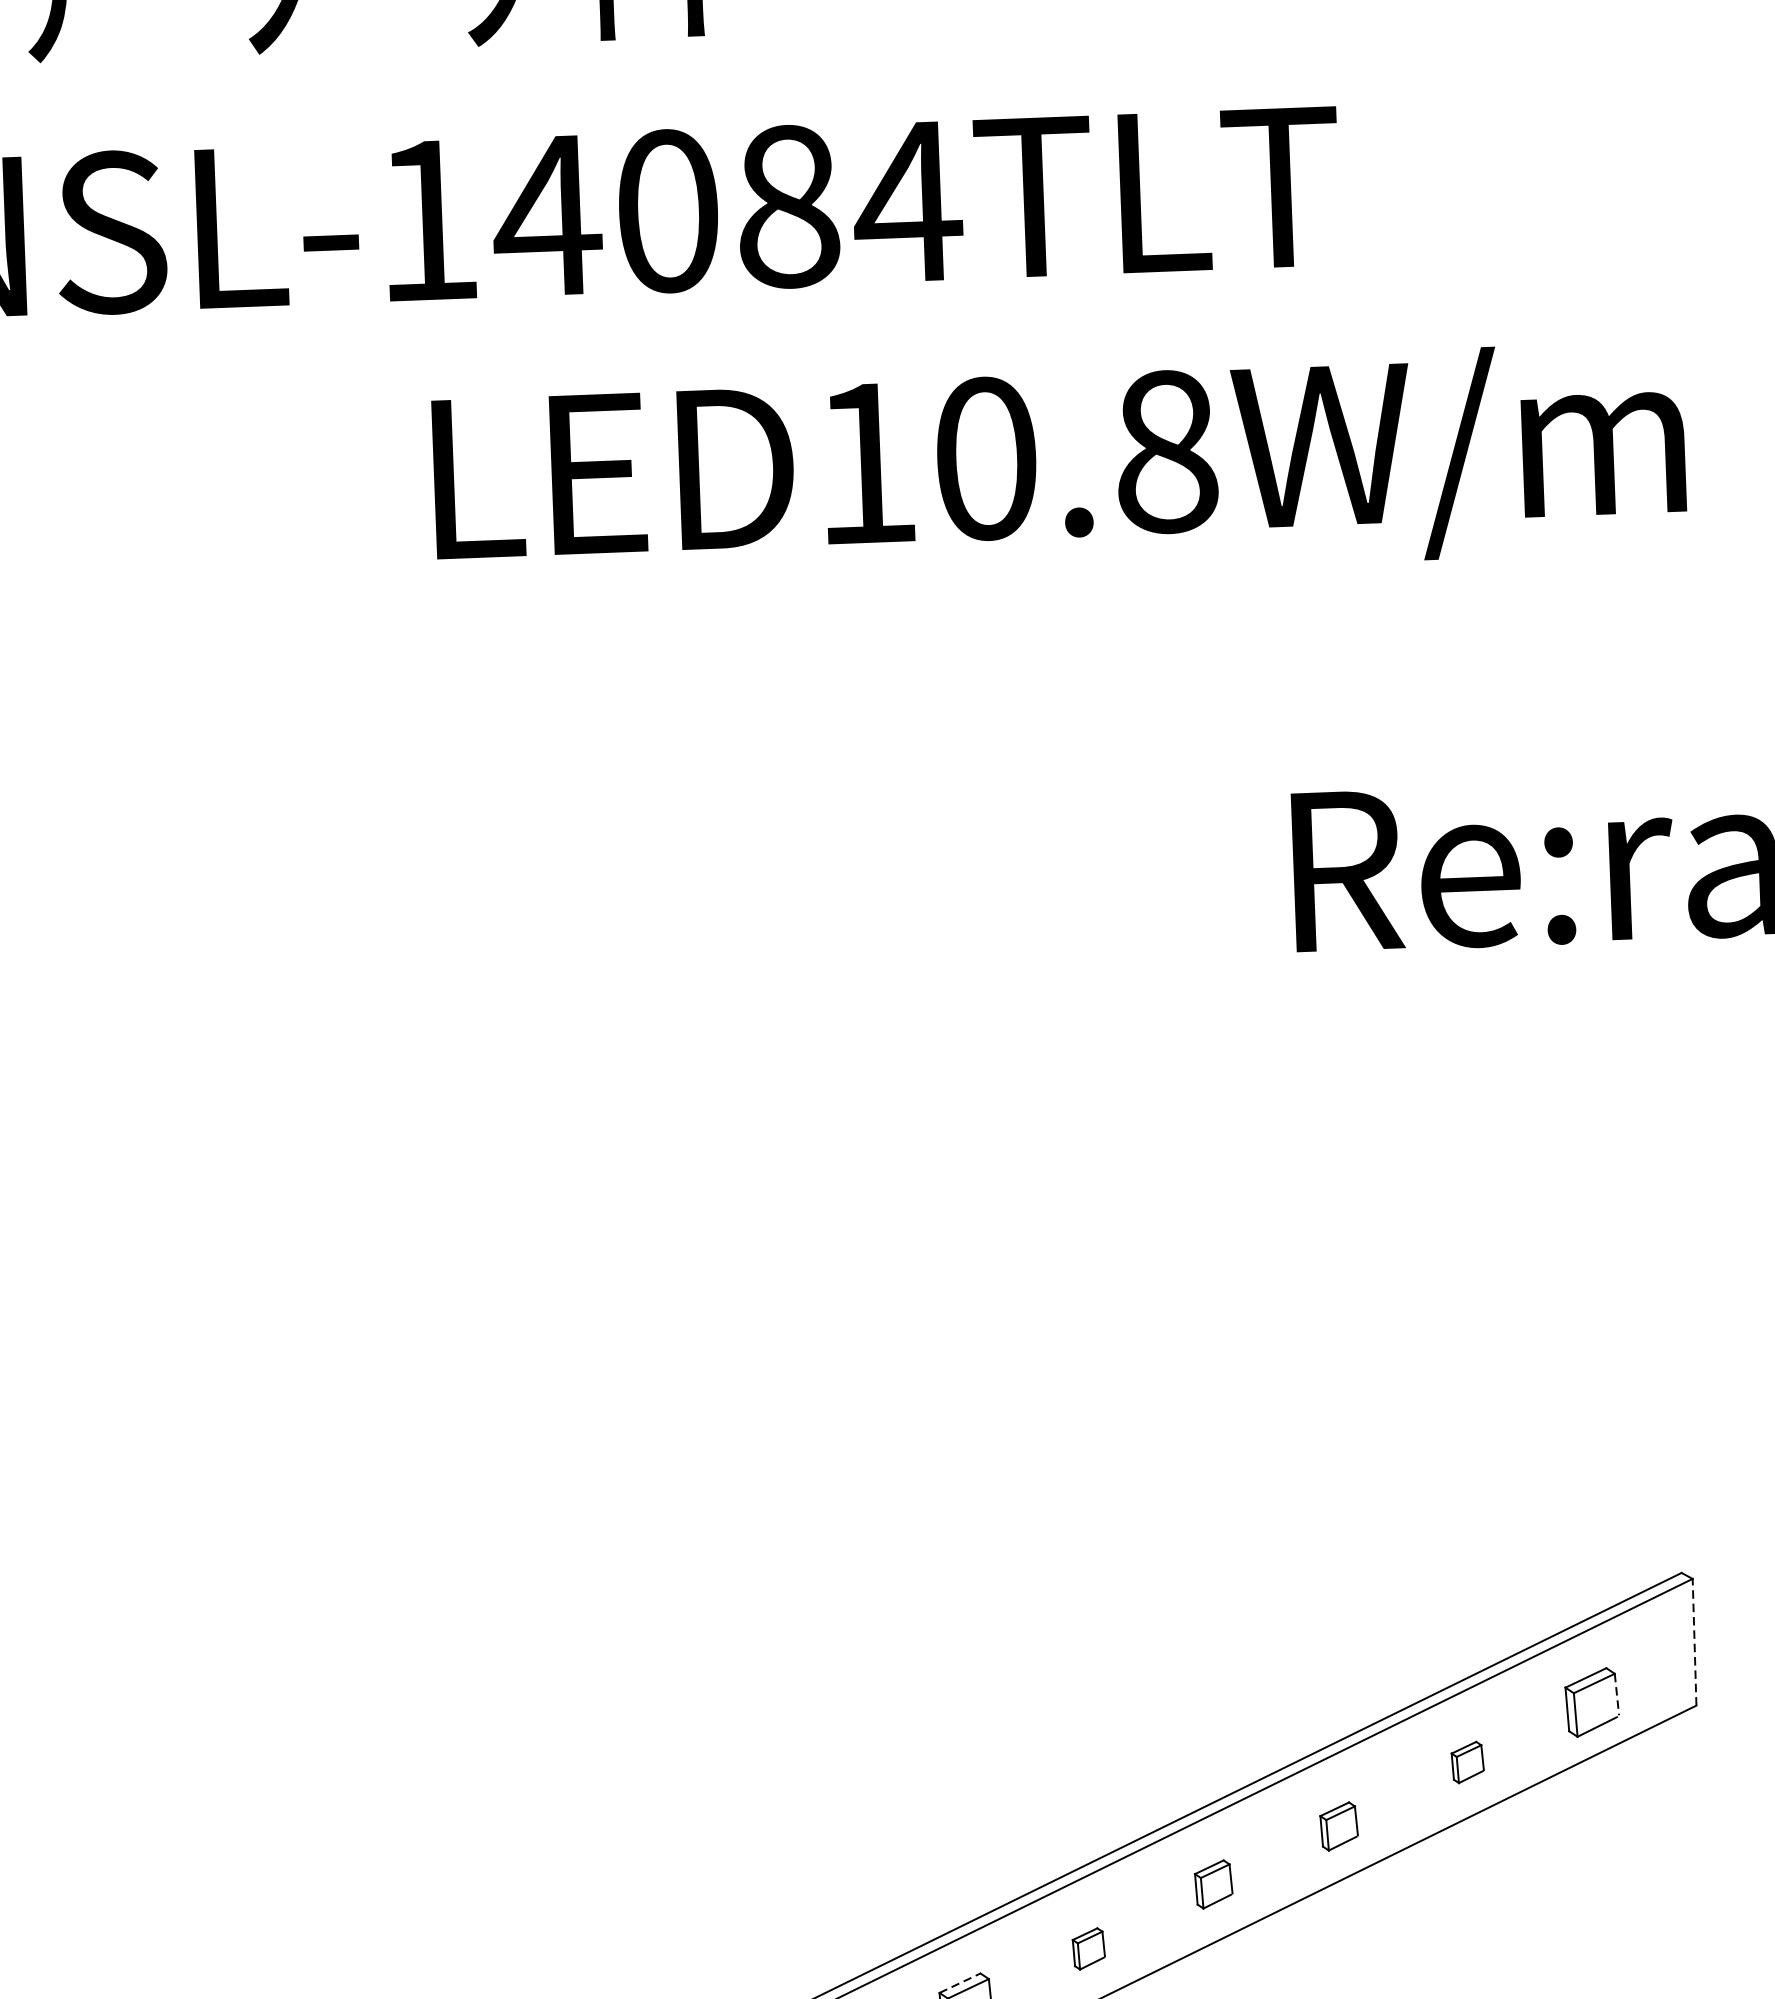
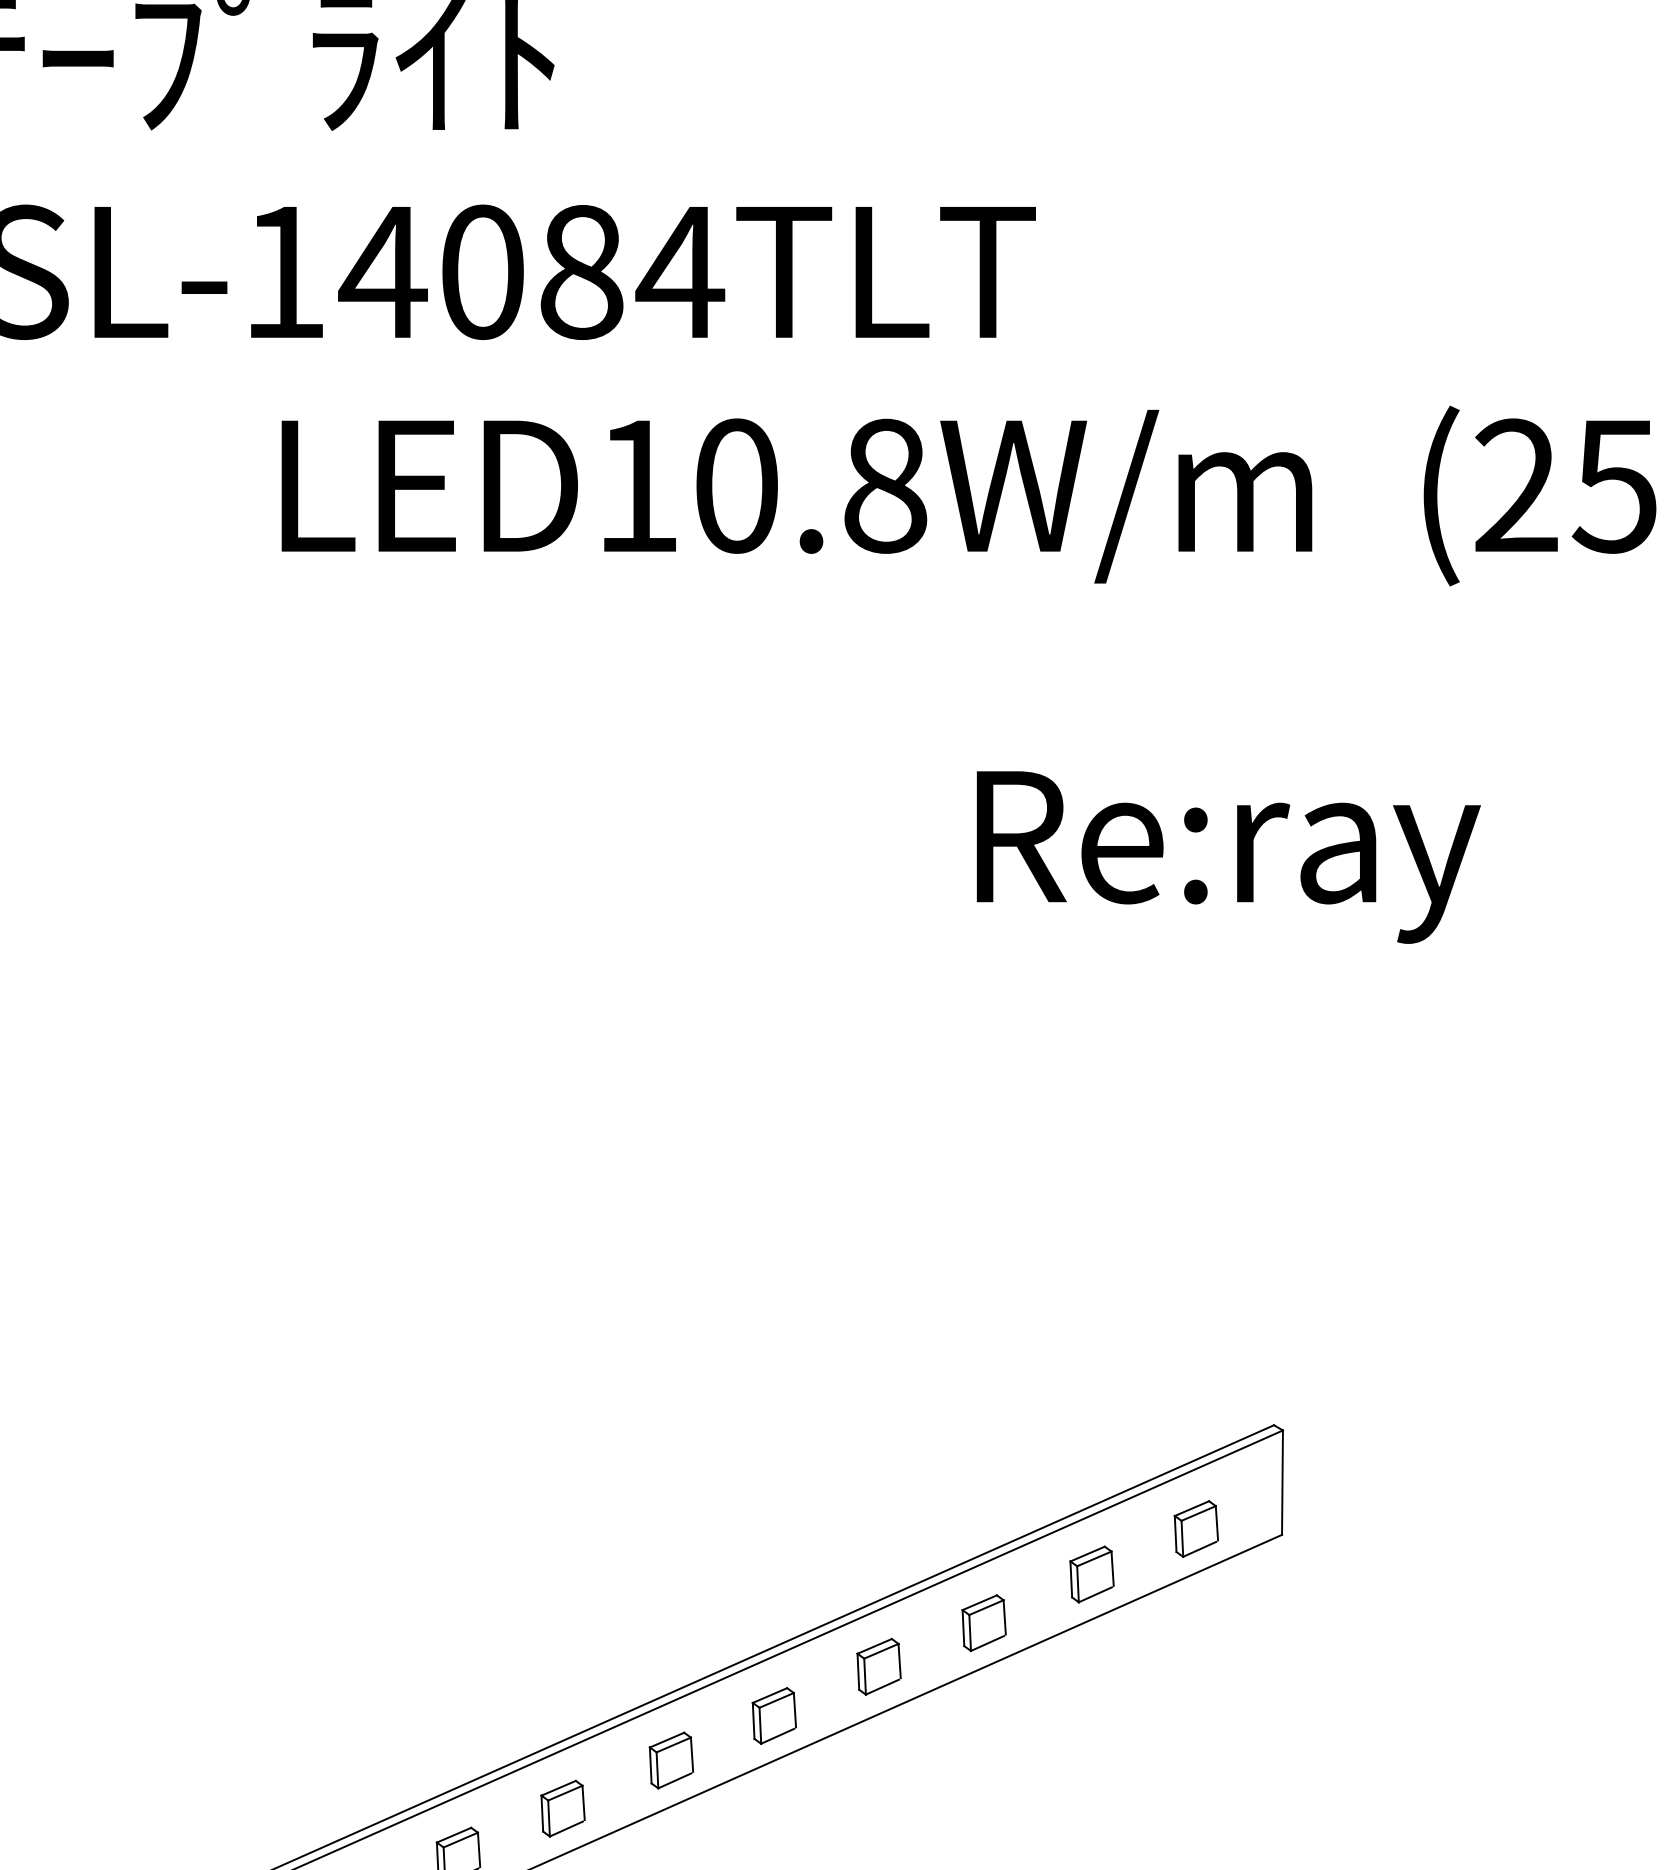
line: (1694, 1642) -> (1282, 1482), dashed -> solid
line: (1616, 1694) -> (1216, 1523), dashed -> solid
part: (1467, 1762) -> (1091, 1574), size x1.67
part: (1338, 1825) -> (983, 1622), size x1.43
part: (1213, 1884) -> (878, 1666), size x1.43
part: (1087, 1948) -> (773, 1715), size x1.67
line: (960, 1983) -> (667, 1740), dashed -> solid

